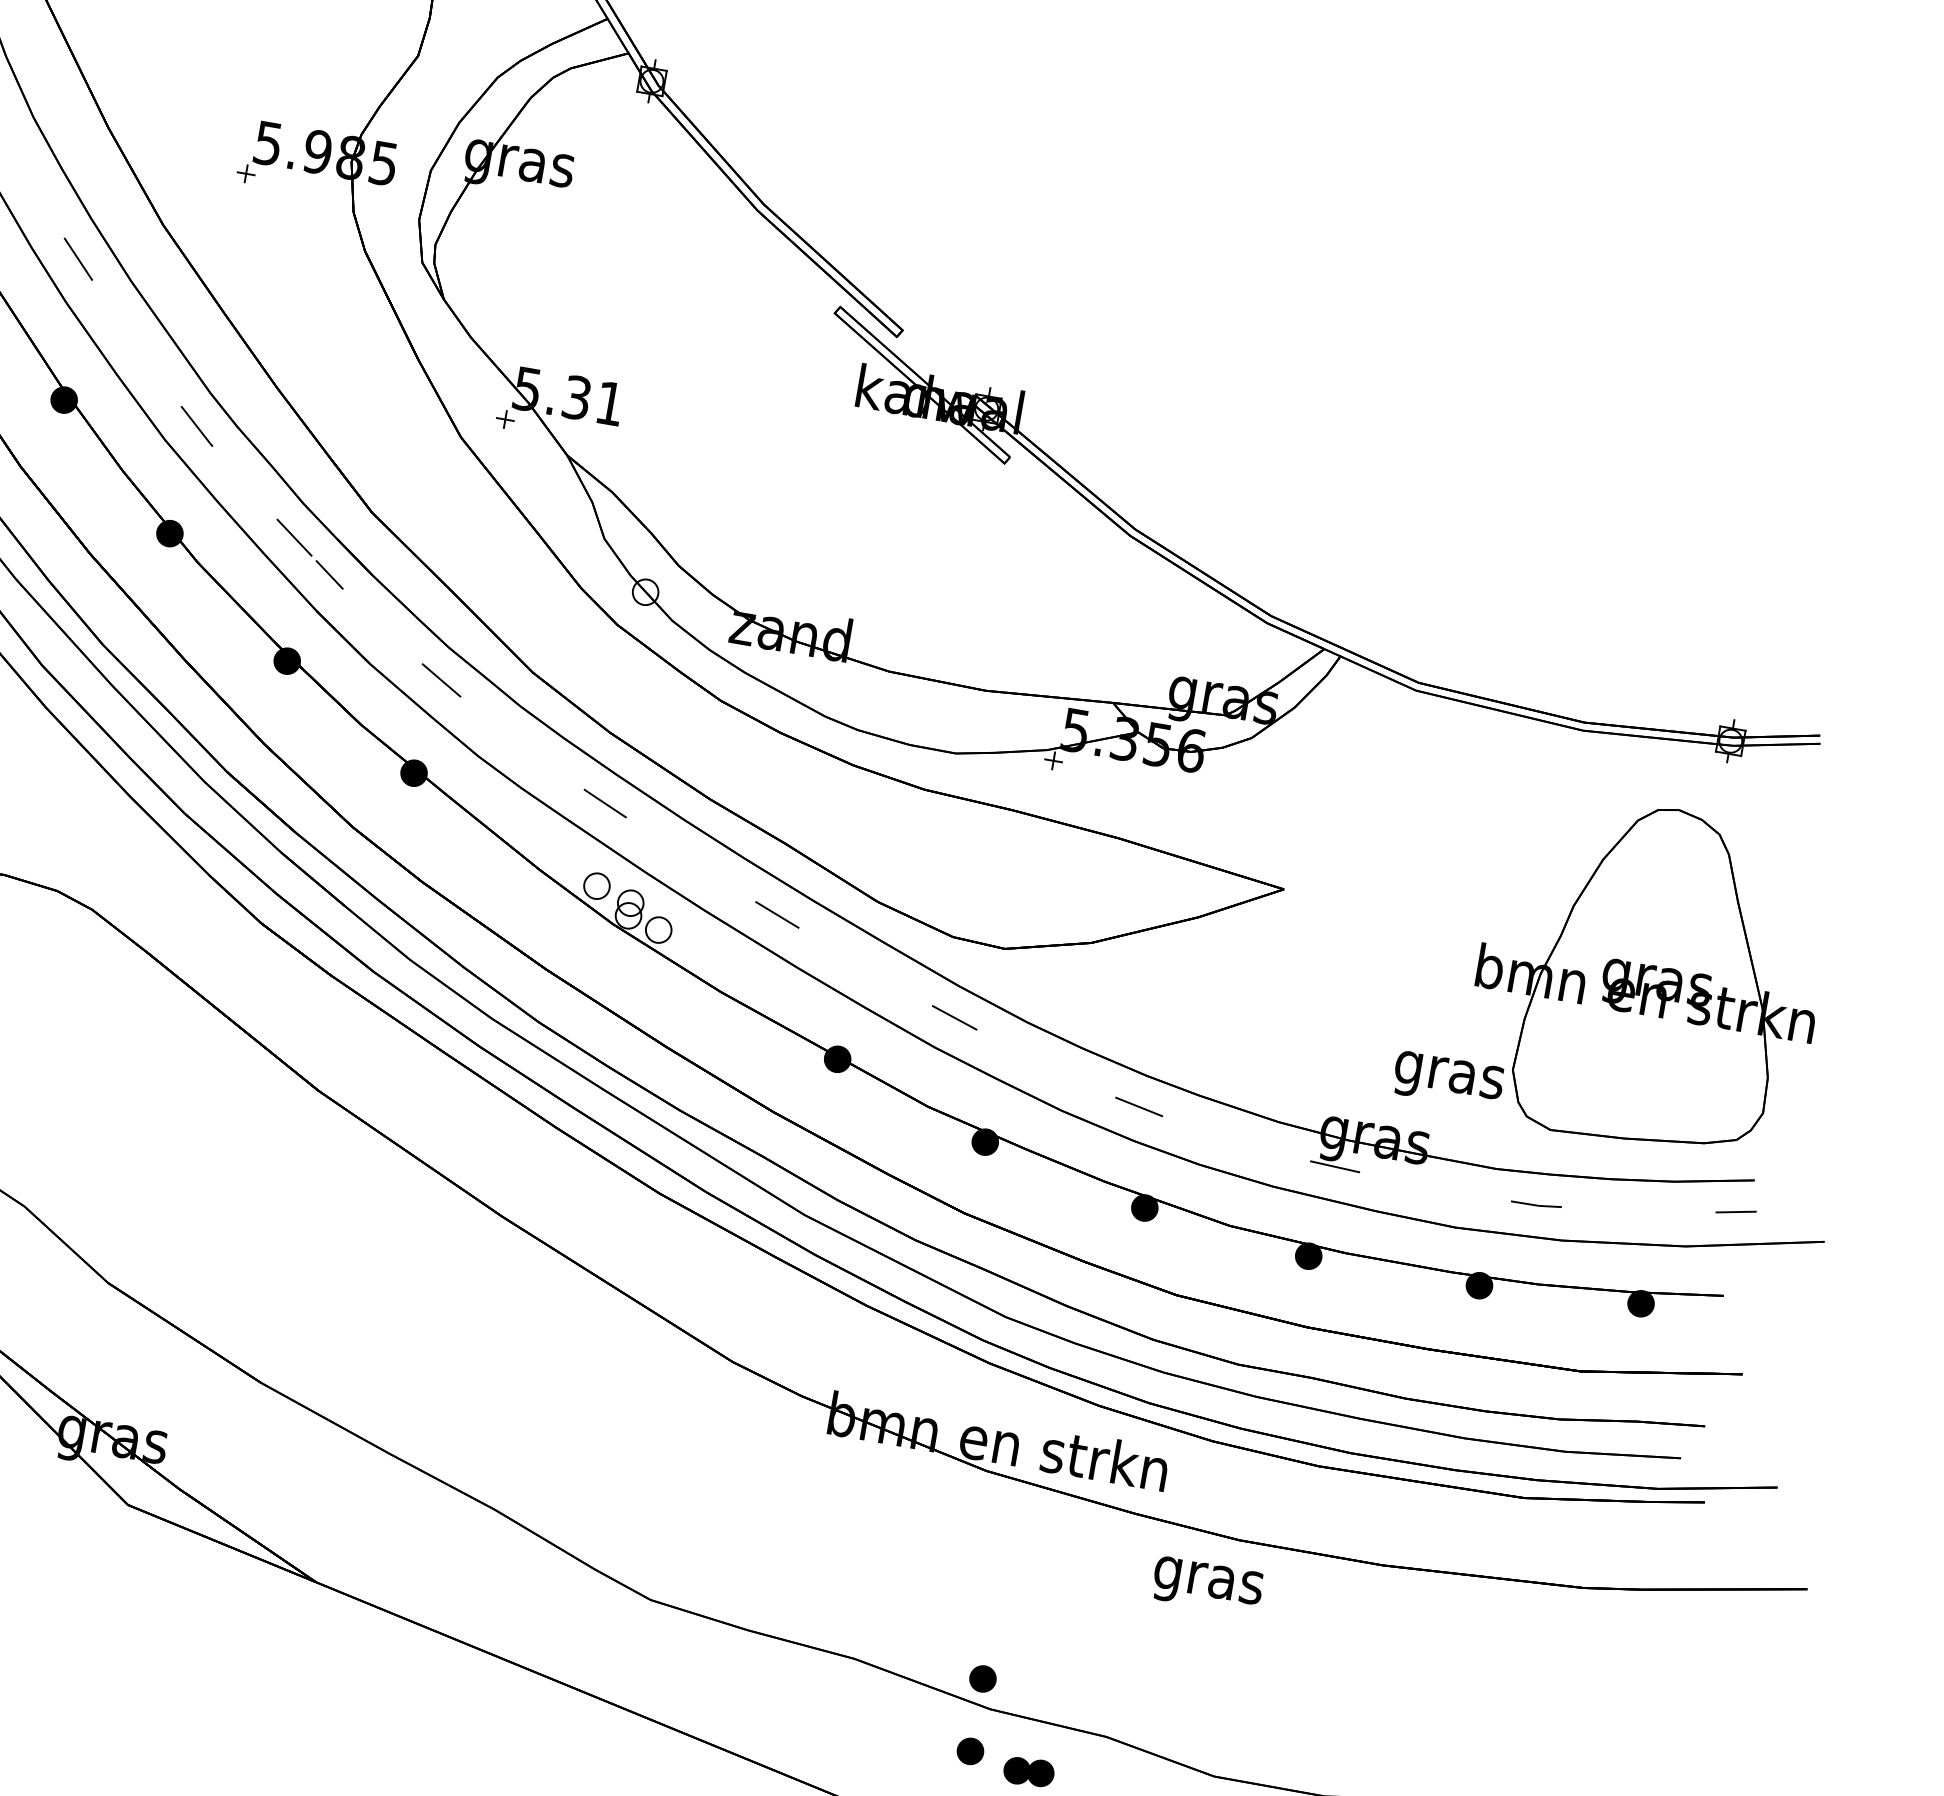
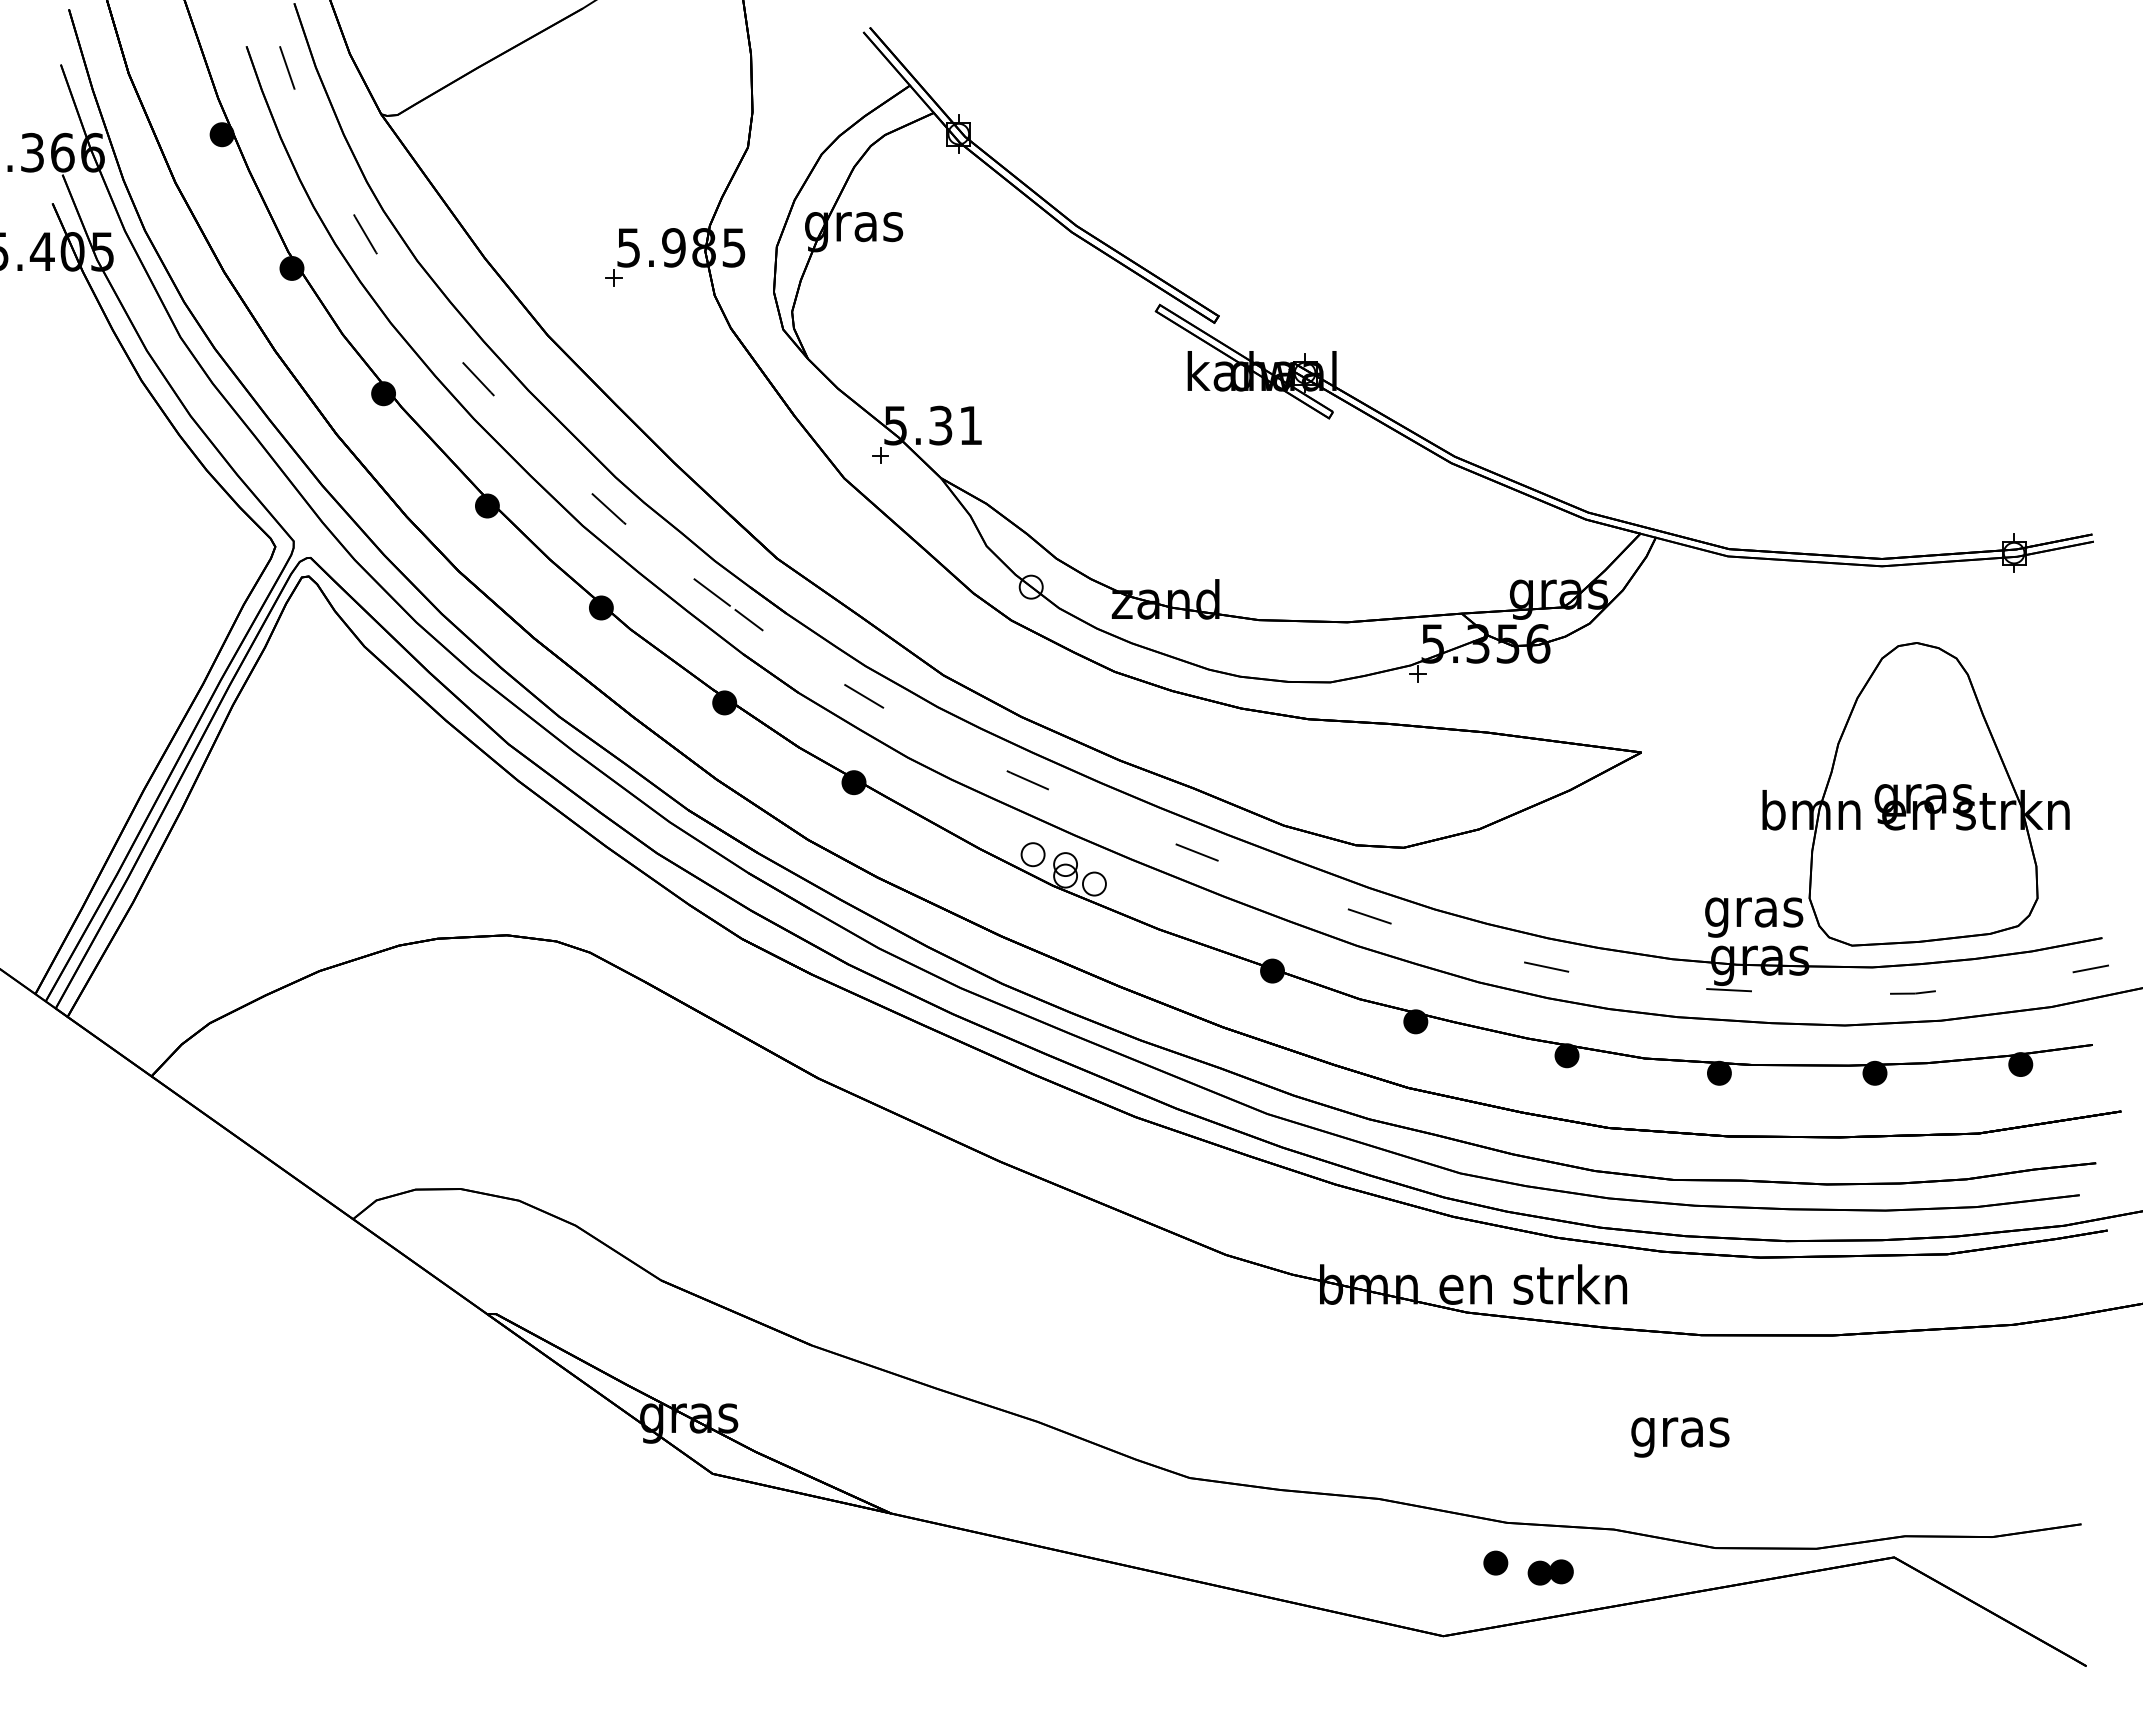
part: (1618, 970) -> (1887, 794), moved
text: (1207, 1585) -> (1680, 1437), moved
part: (982, 1678) -> (1495, 1496), removed

